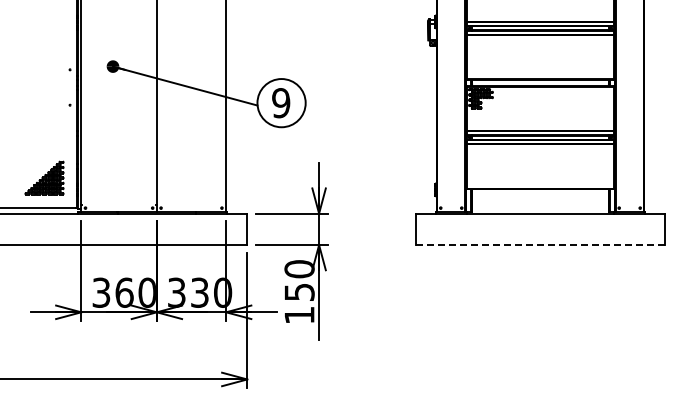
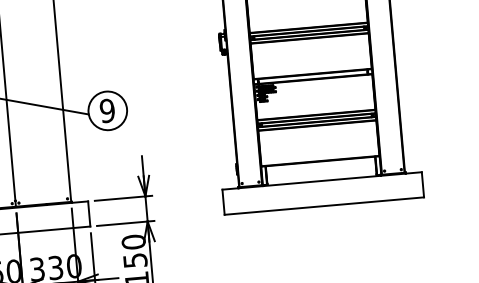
line: (540, 245) -> (324, 206), dashed -> solid

